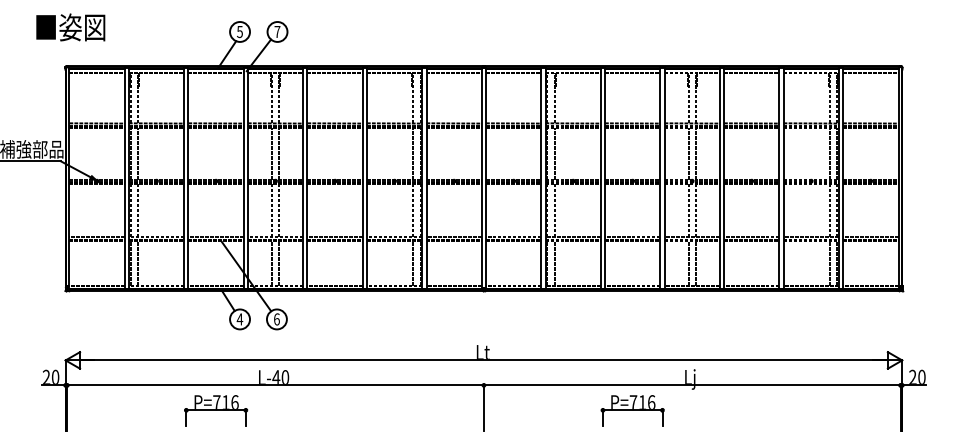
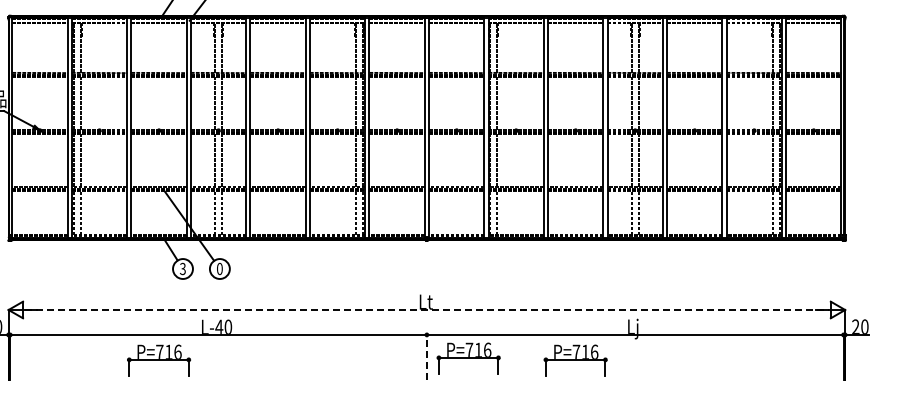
text: (239, 319) -> (182, 269), 4 -> 3
text: (276, 319) -> (219, 269), 6 -> 0
line: (483, 360) -> (426, 310), solid -> dashed
line: (483, 407) -> (426, 357), solid -> dashed
part: (525, 408) -> (468, 358), added

